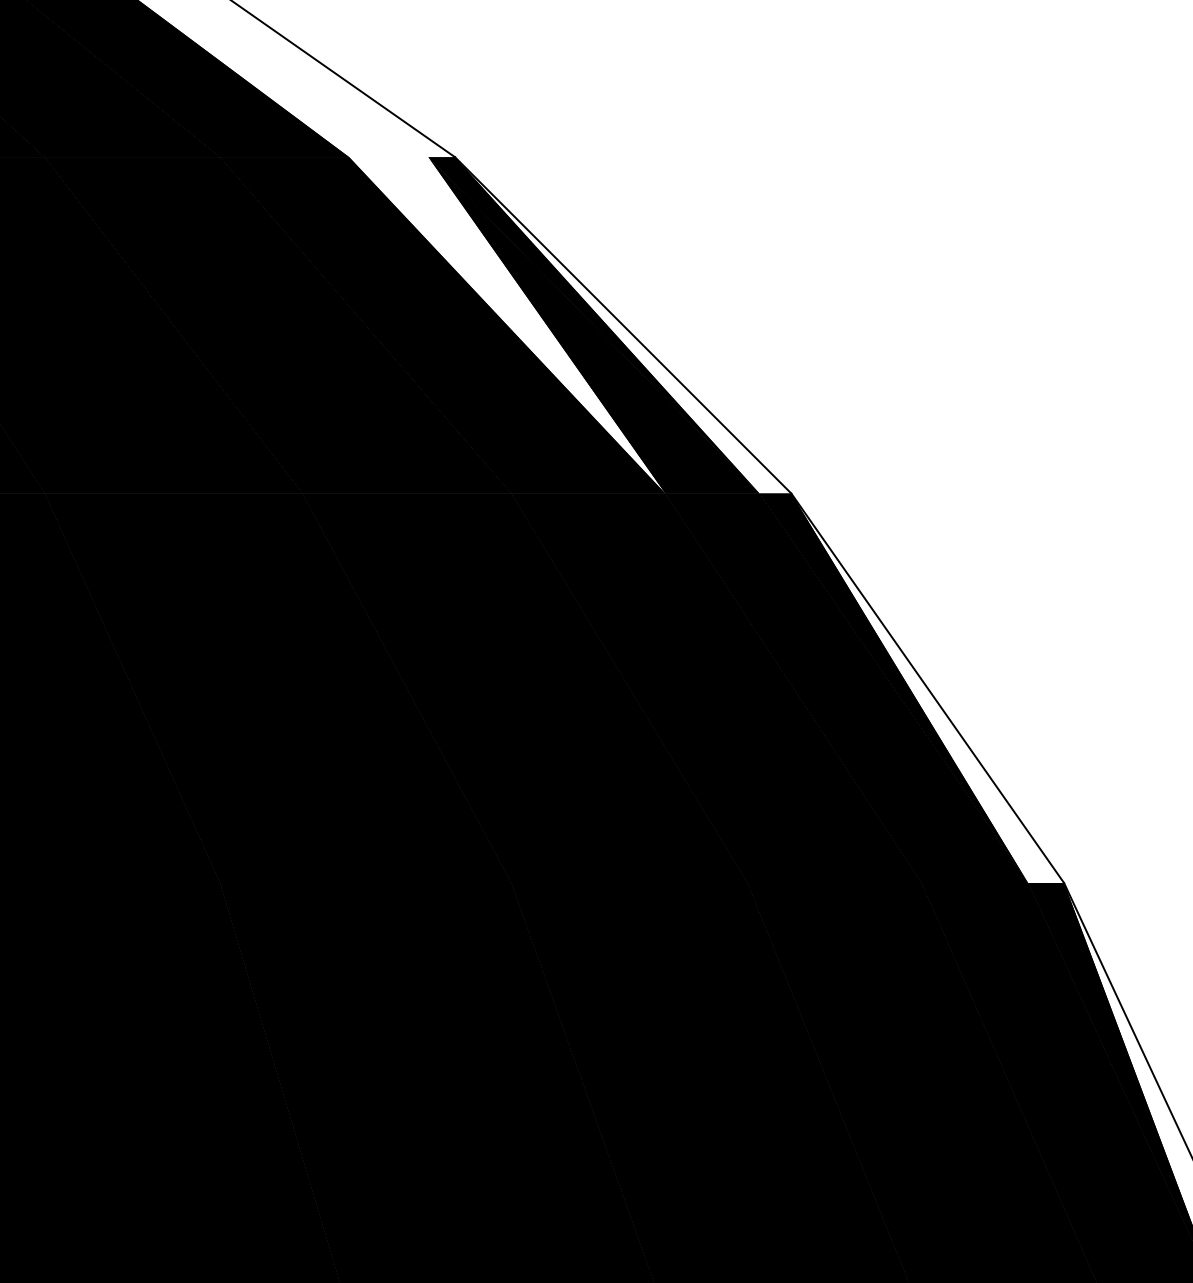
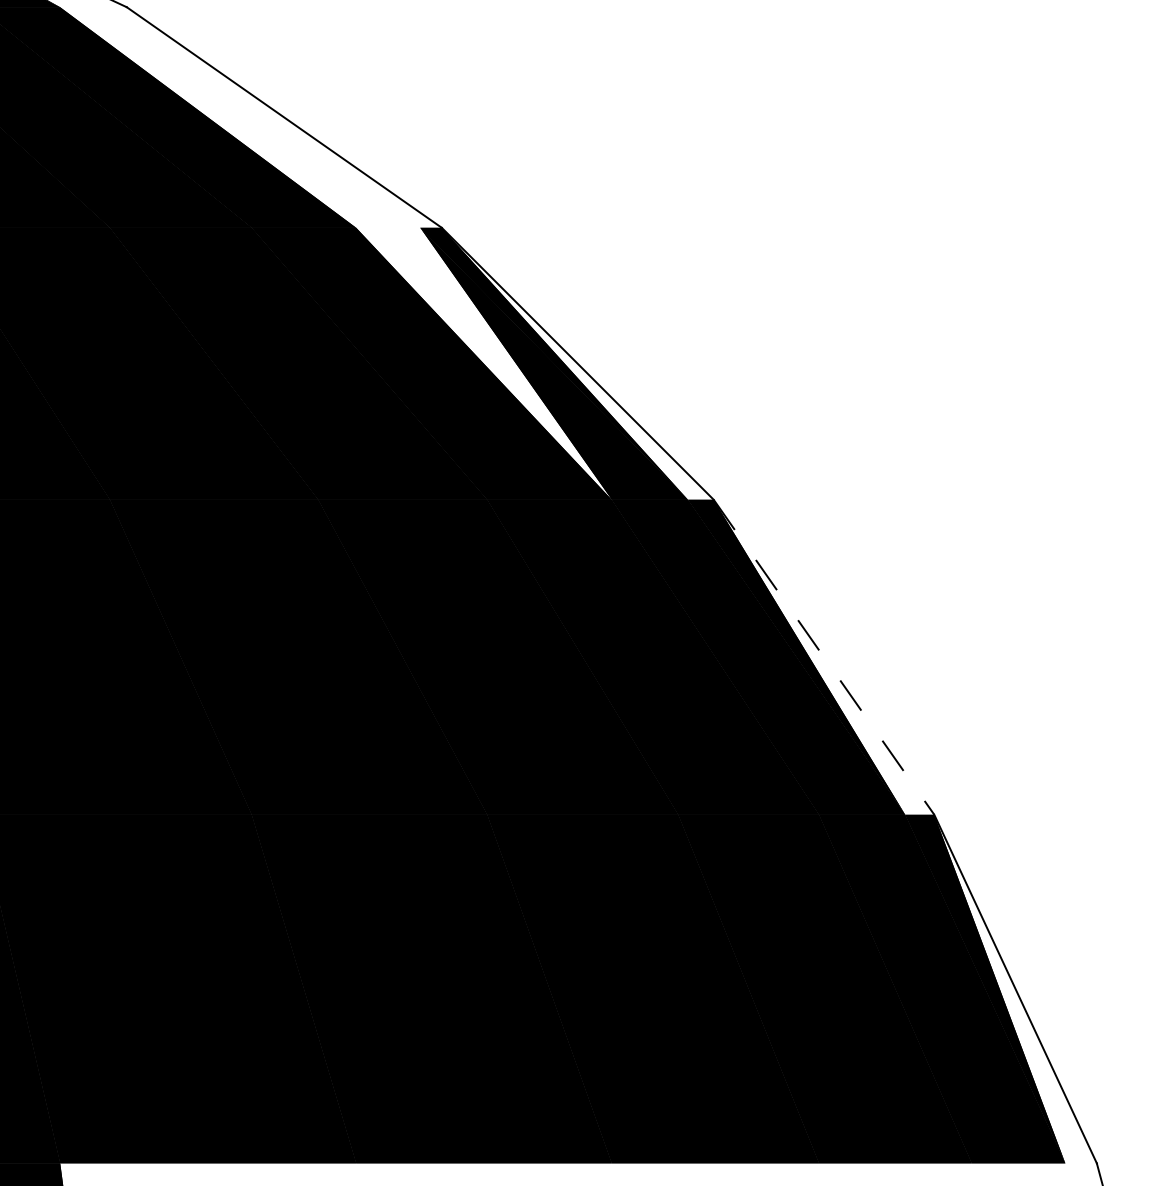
line: (928, 688) -> (824, 657), solid -> dashed

